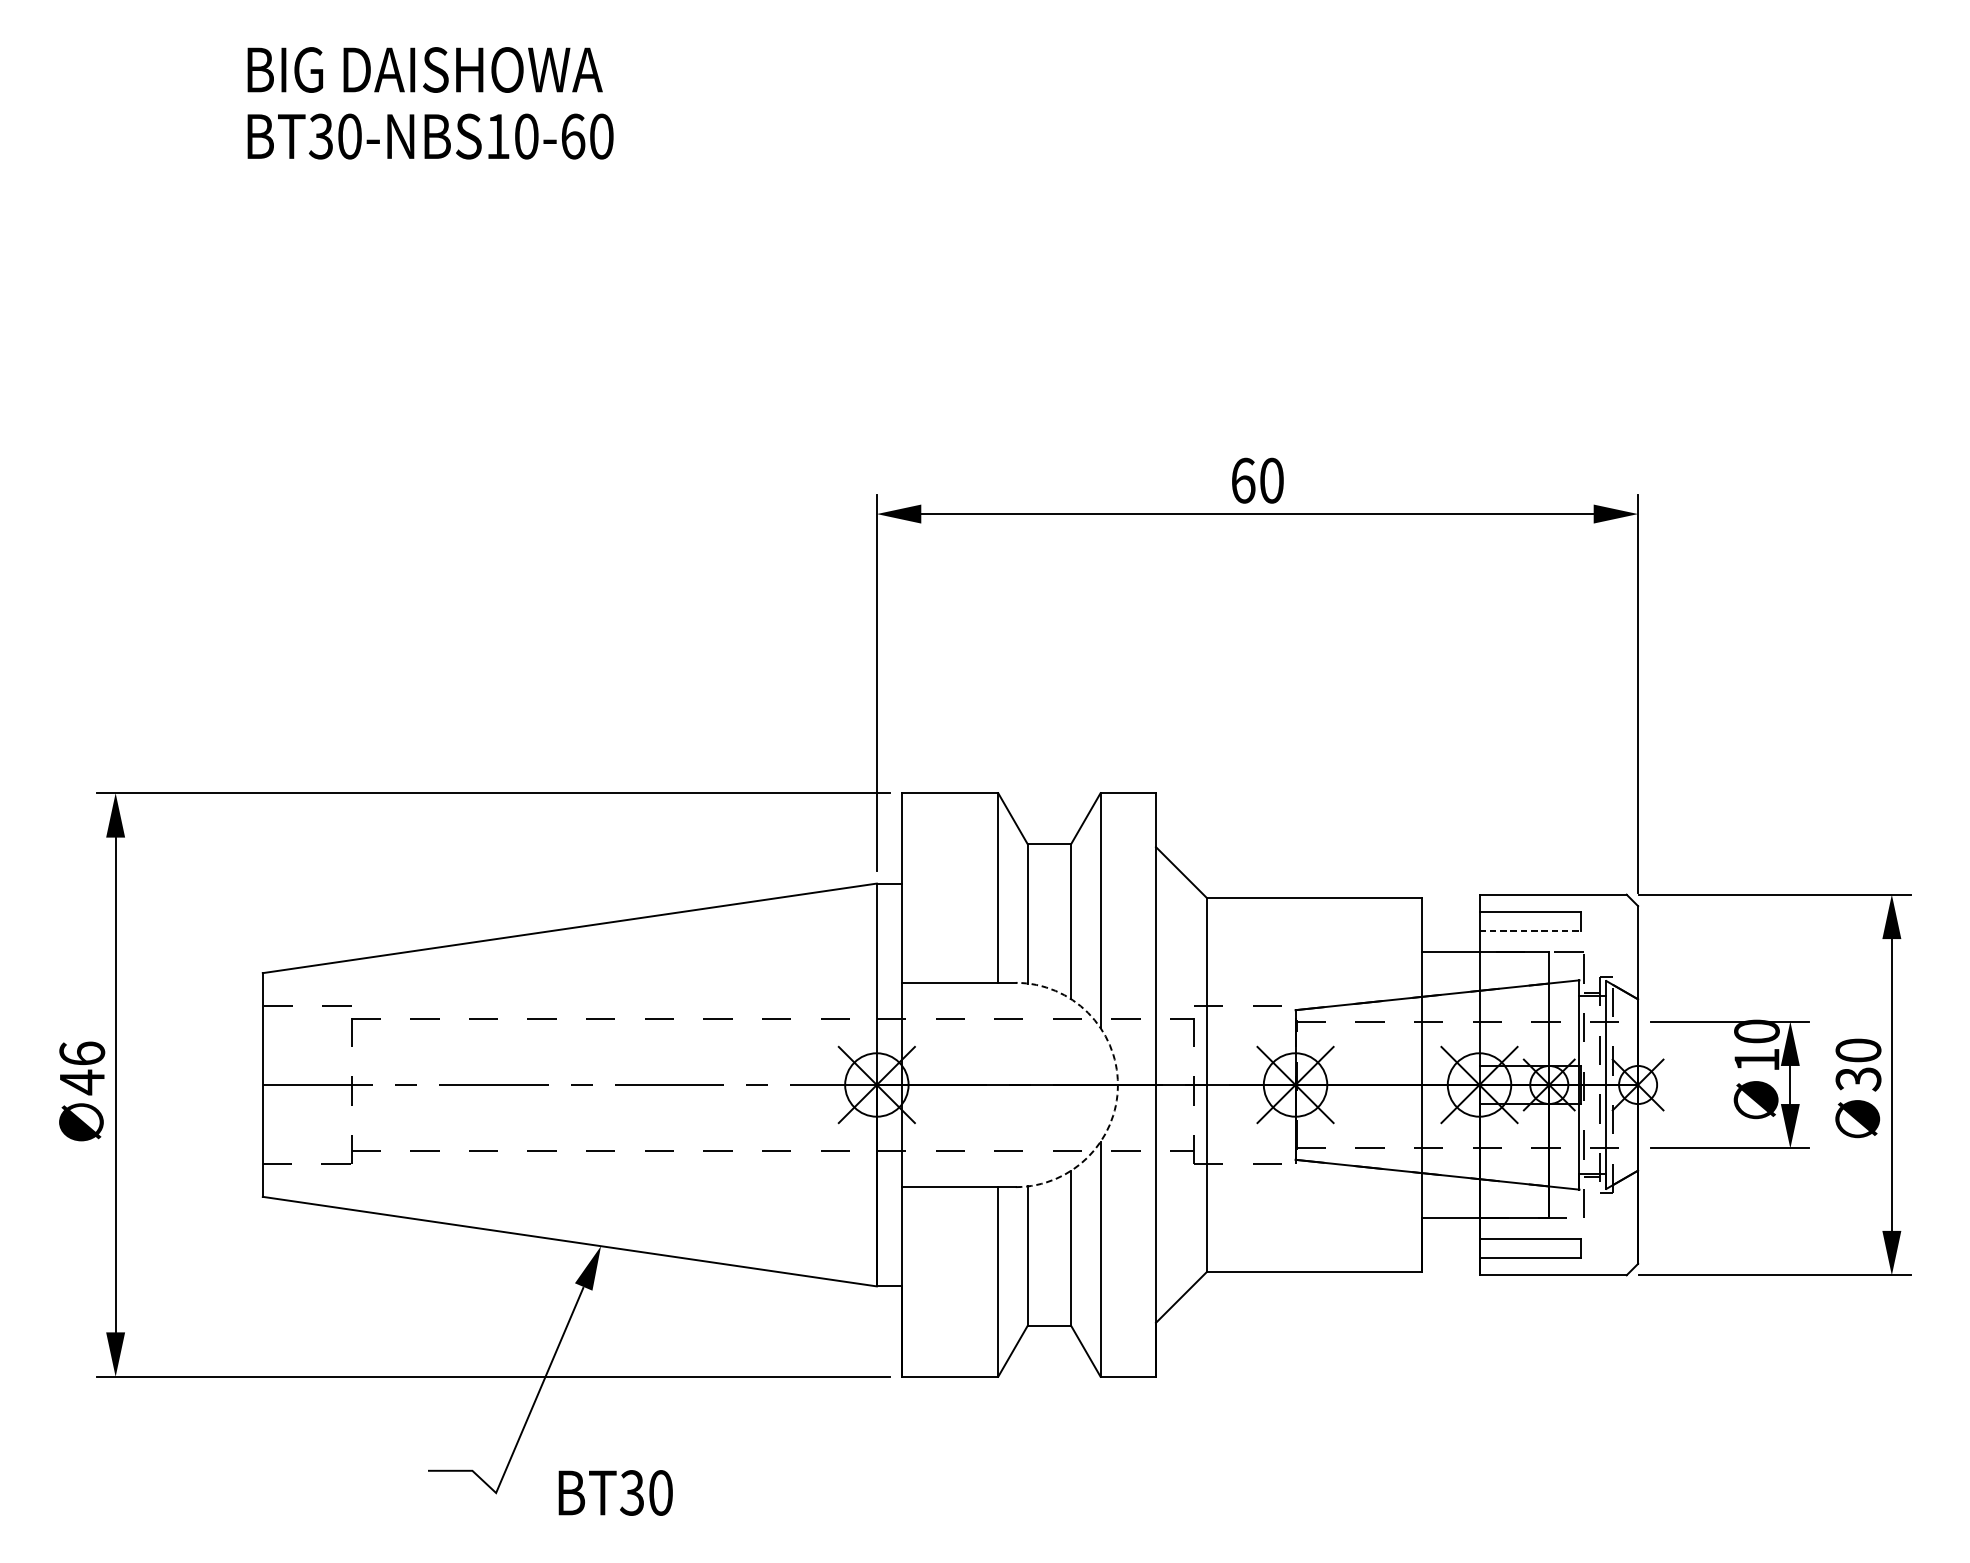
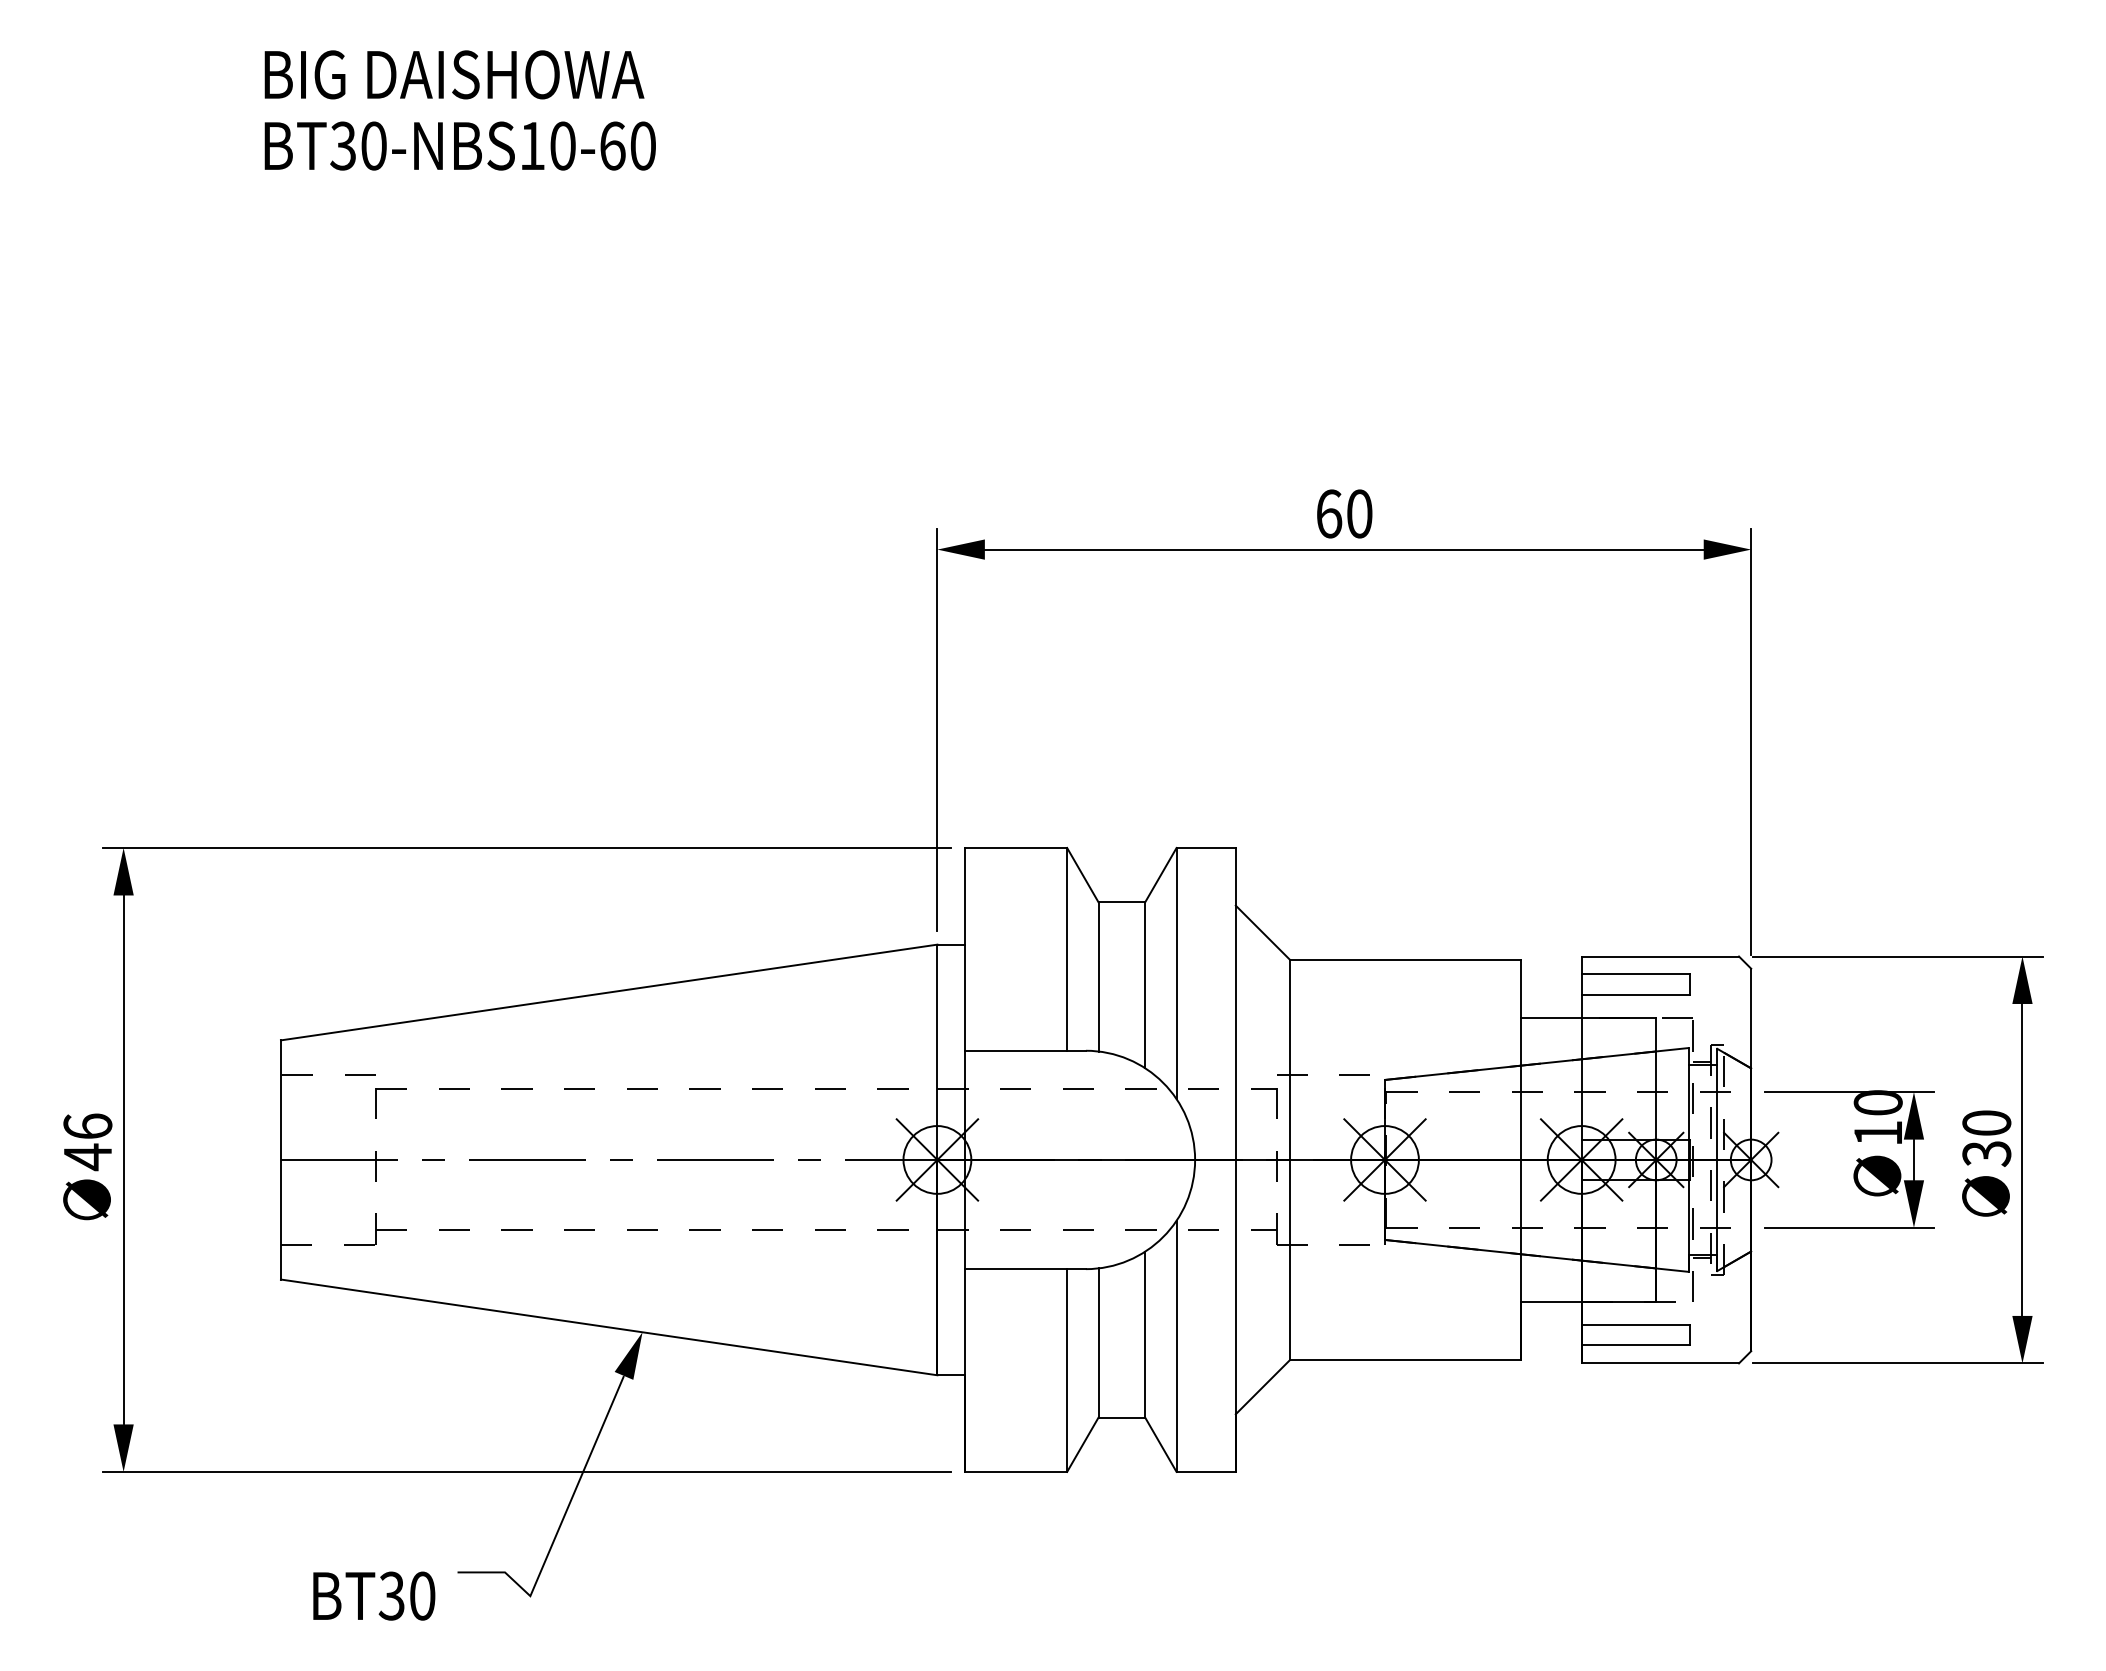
line: (1530, 930) -> (1636, 994), dashed -> solid
arc: (1118, 1084) -> (1195, 1159), dashed -> solid
text: (615, 1492) -> (374, 1595), moved

